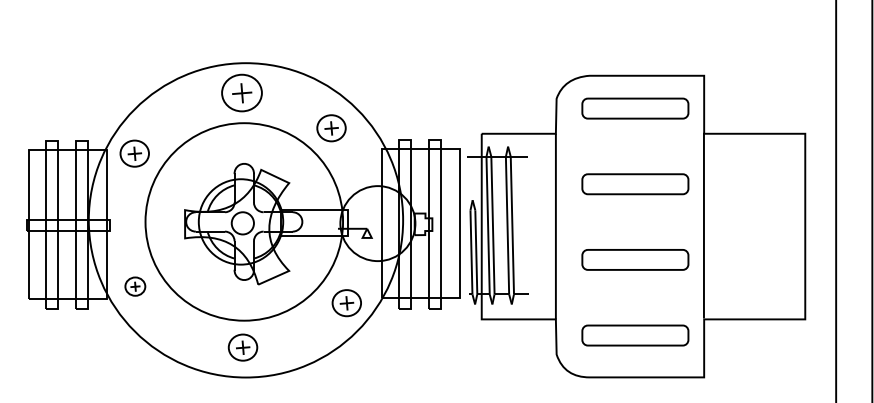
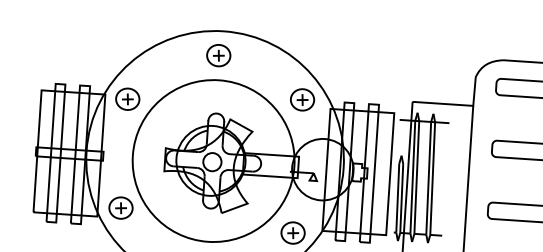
part: (241, 93) -> (218, 55), size x0.71
part: (331, 128) -> (302, 100), moved
part: (135, 286) -> (121, 207), size x1.43

